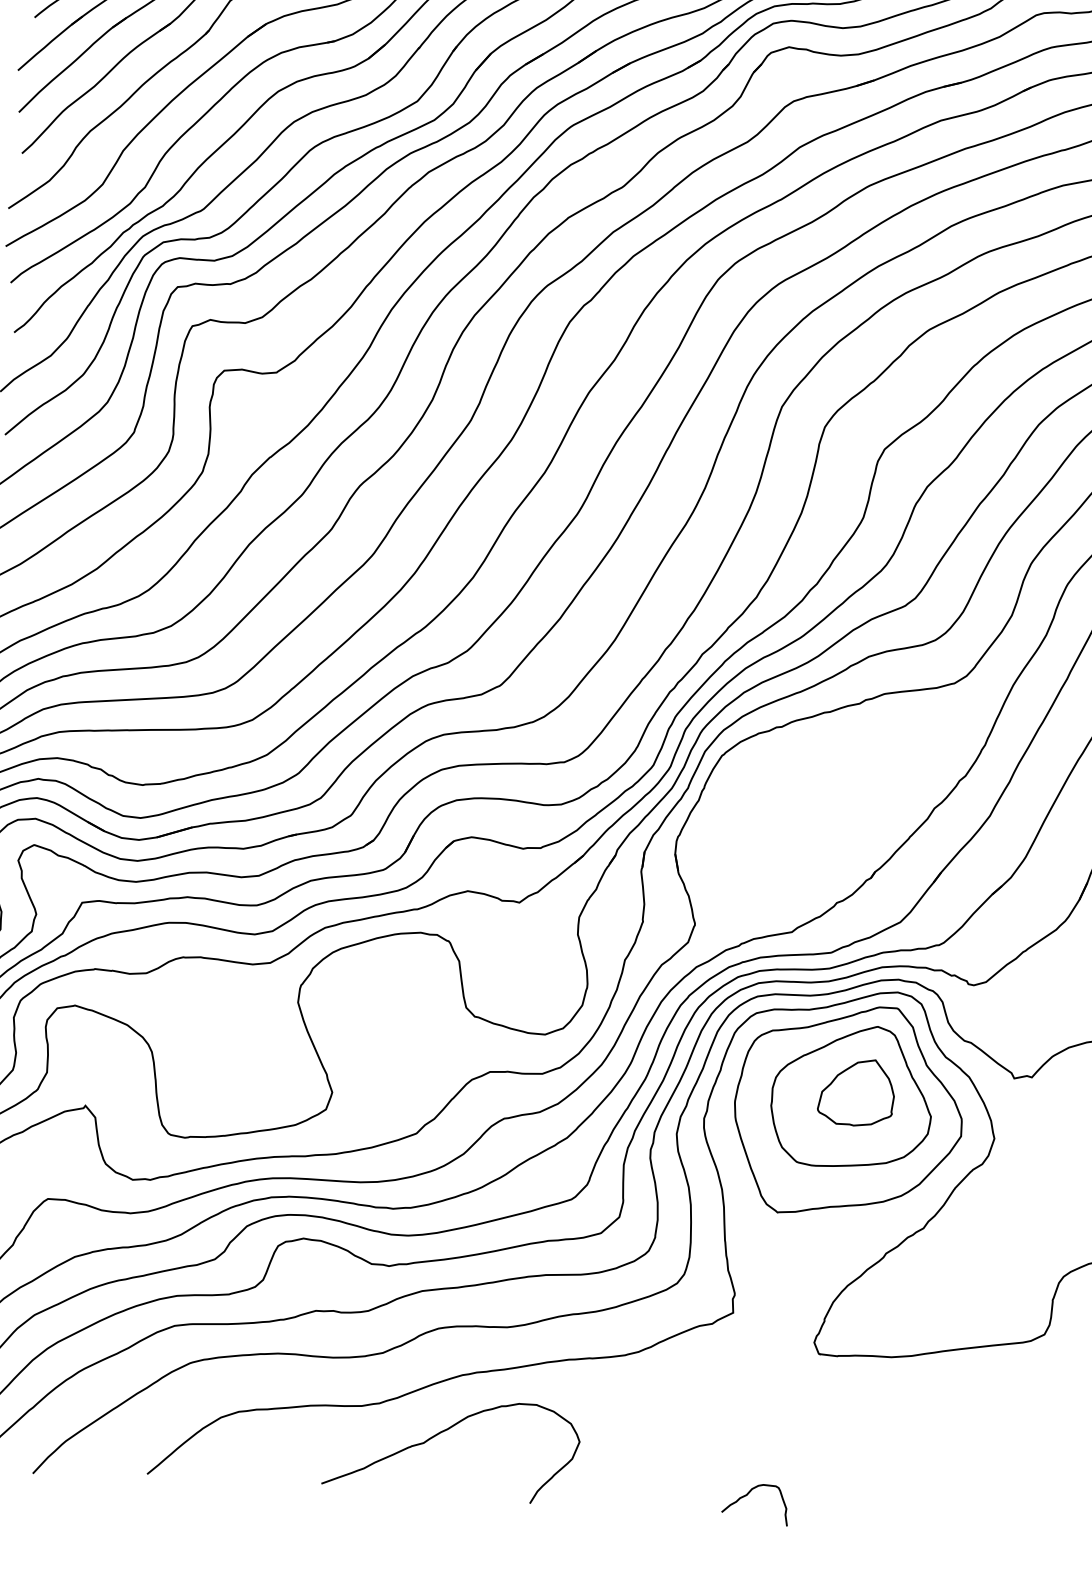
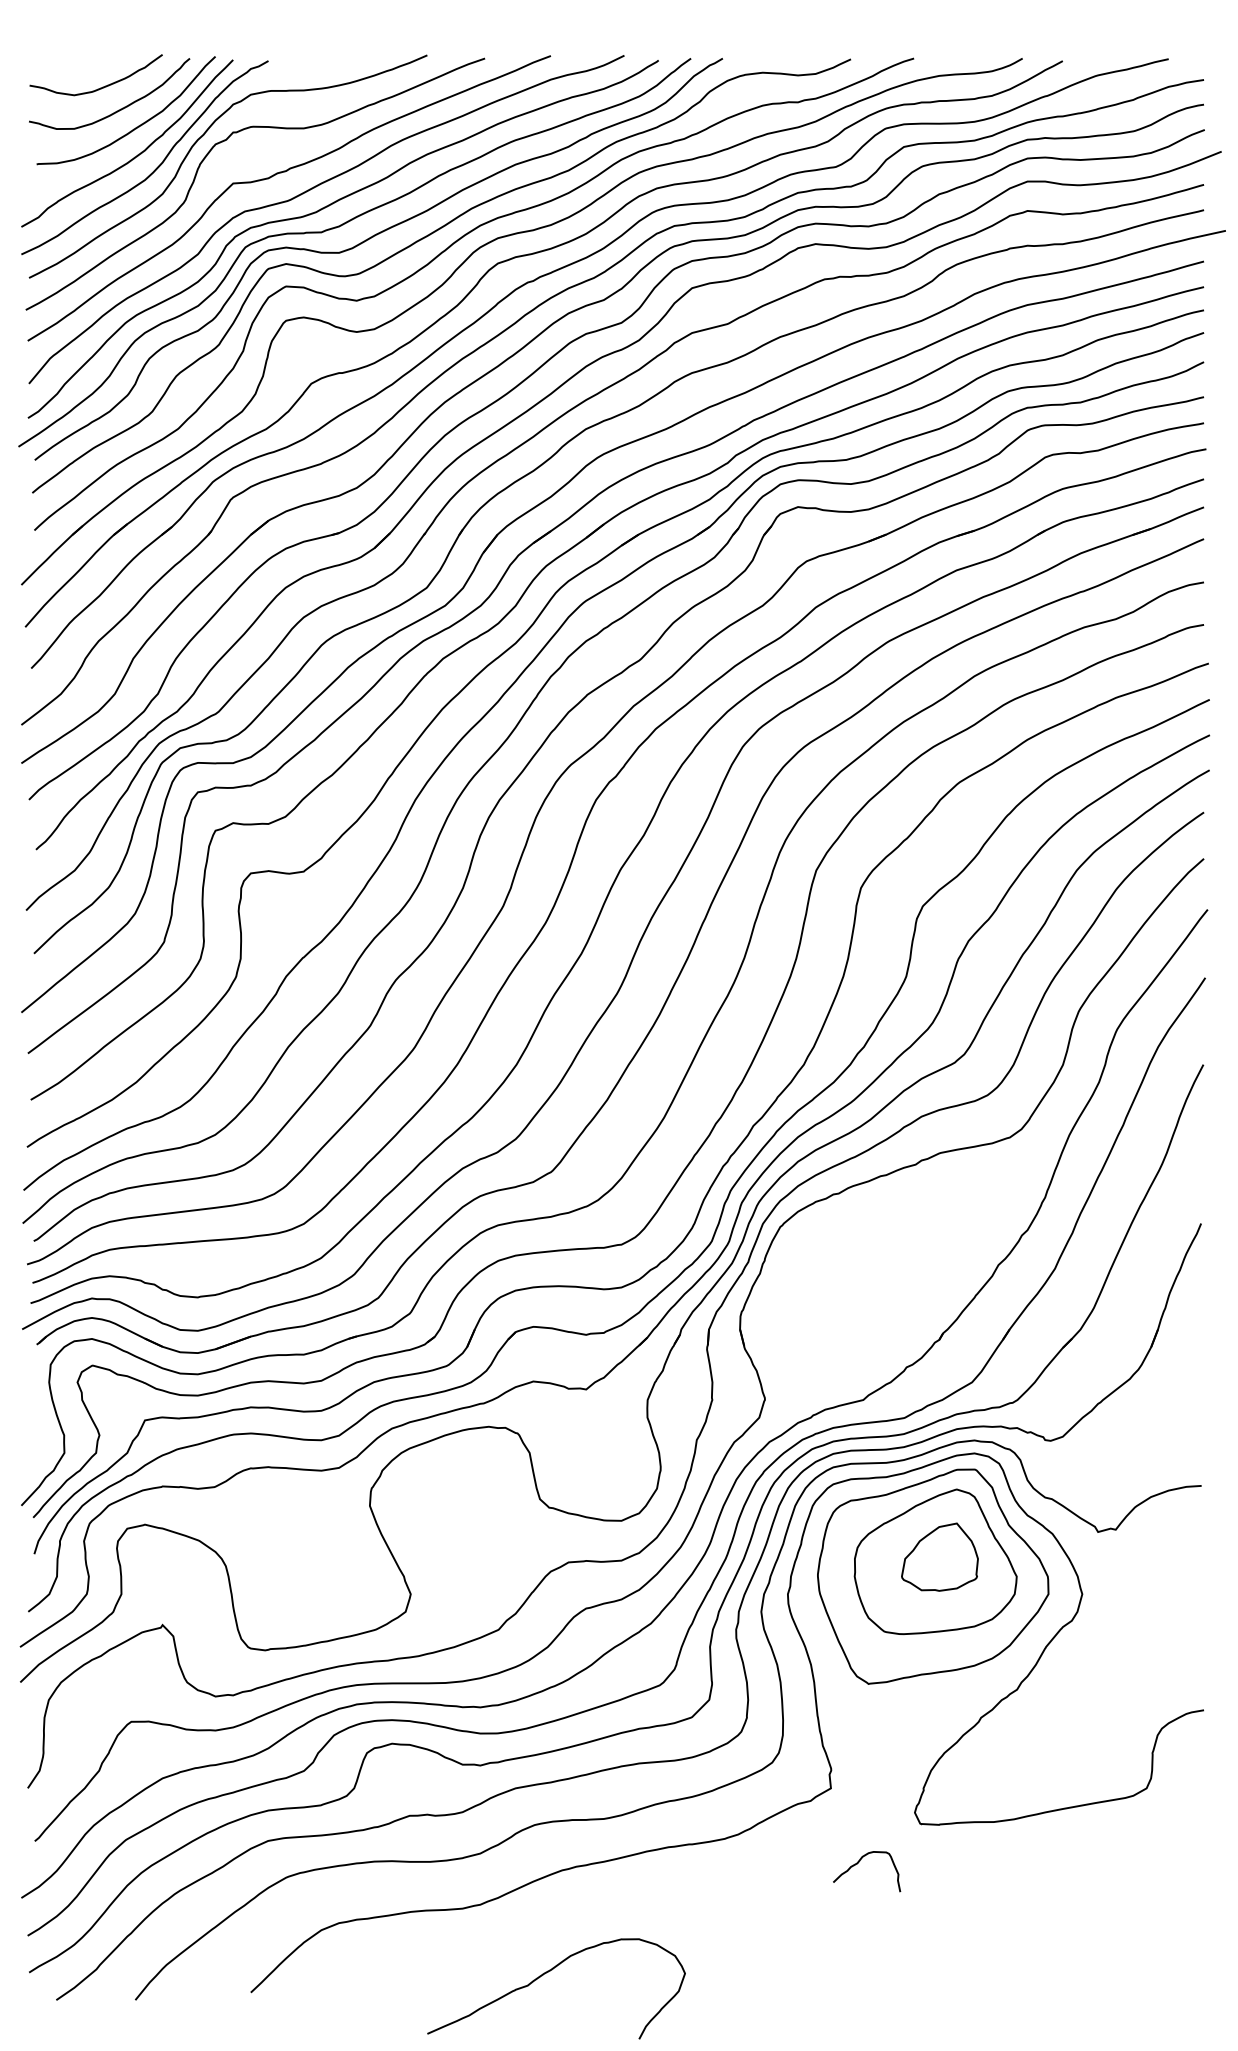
curve: (445, 1431) -> (548, 1972), moved
curve: (748, 1494) -> (859, 1862), moved

